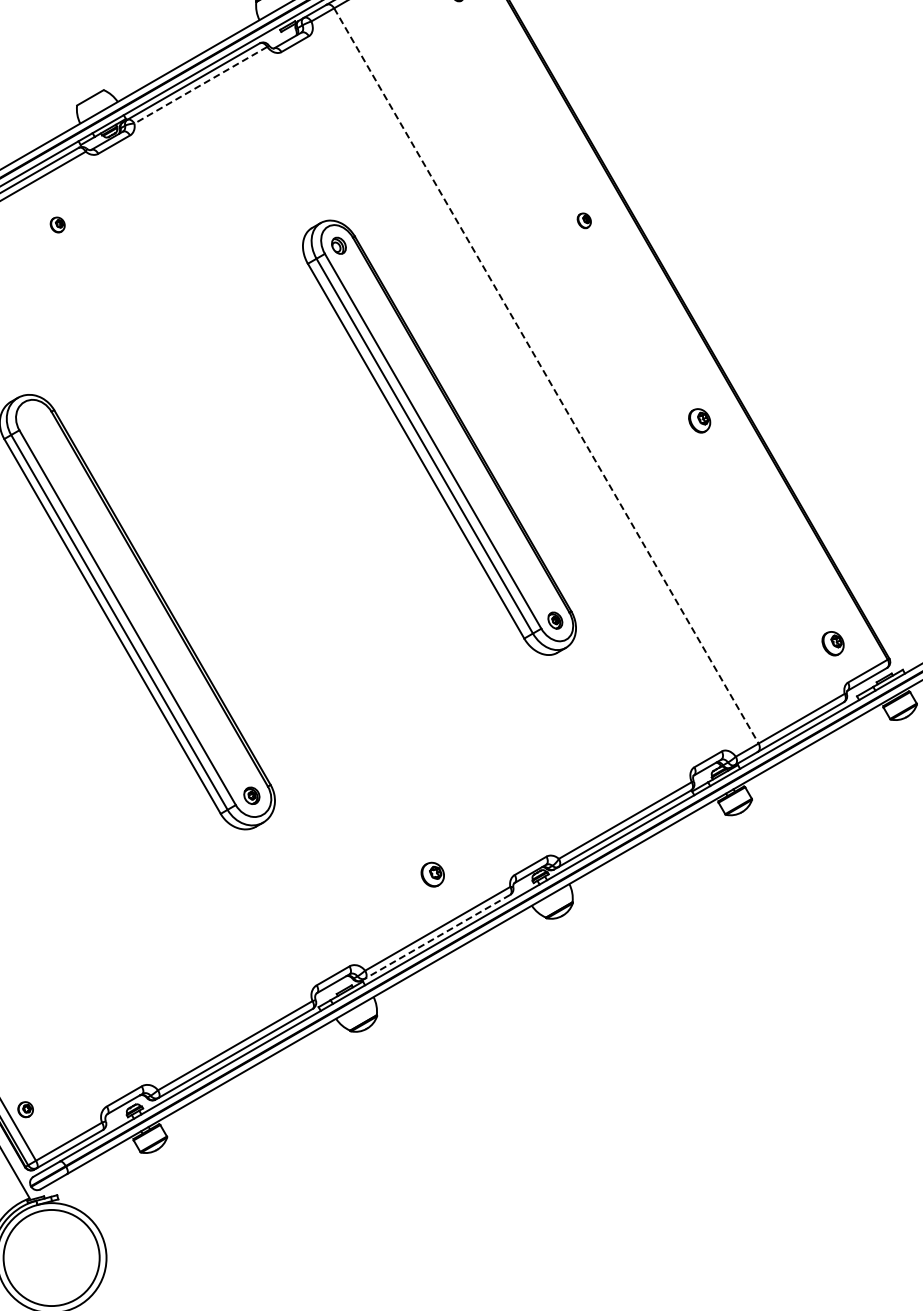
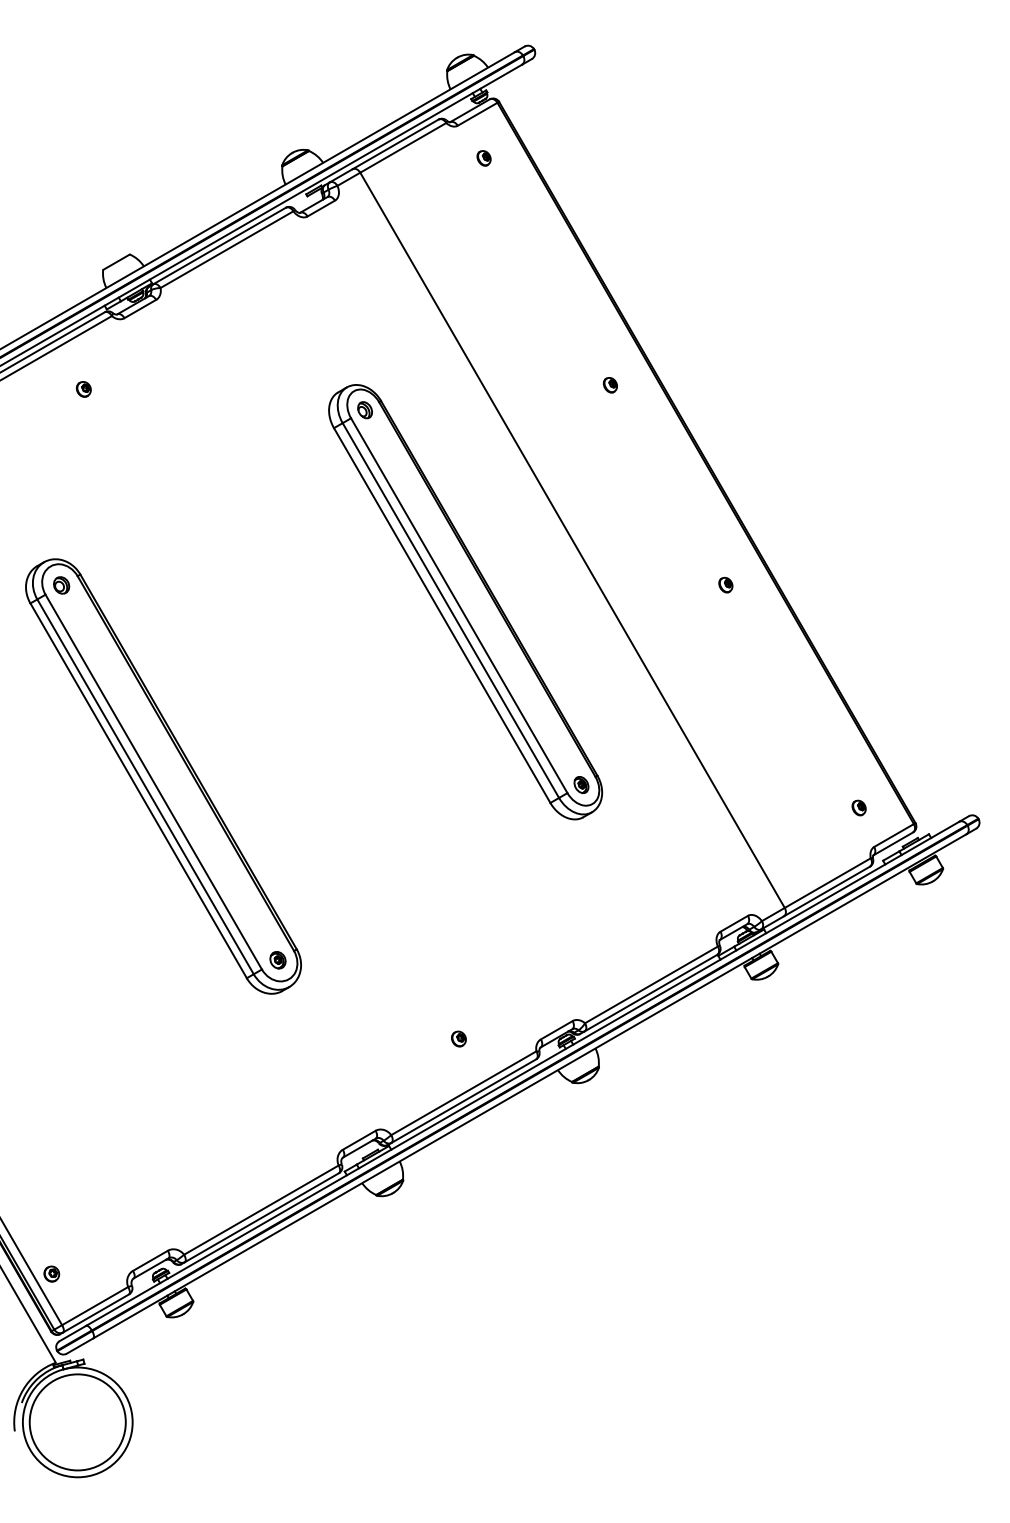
line: (200, 85) -> (226, 249), dashed -> solid
line: (546, 376) -> (572, 540), dashed -> solid
part: (699, 420) -> (725, 584), size x0.62
part: (35, 421) -> (61, 585), added
part: (832, 643) -> (858, 807), size x0.62
part: (432, 874) -> (458, 1038), size x0.62
line: (437, 937) -> (463, 1101), dashed -> solid

